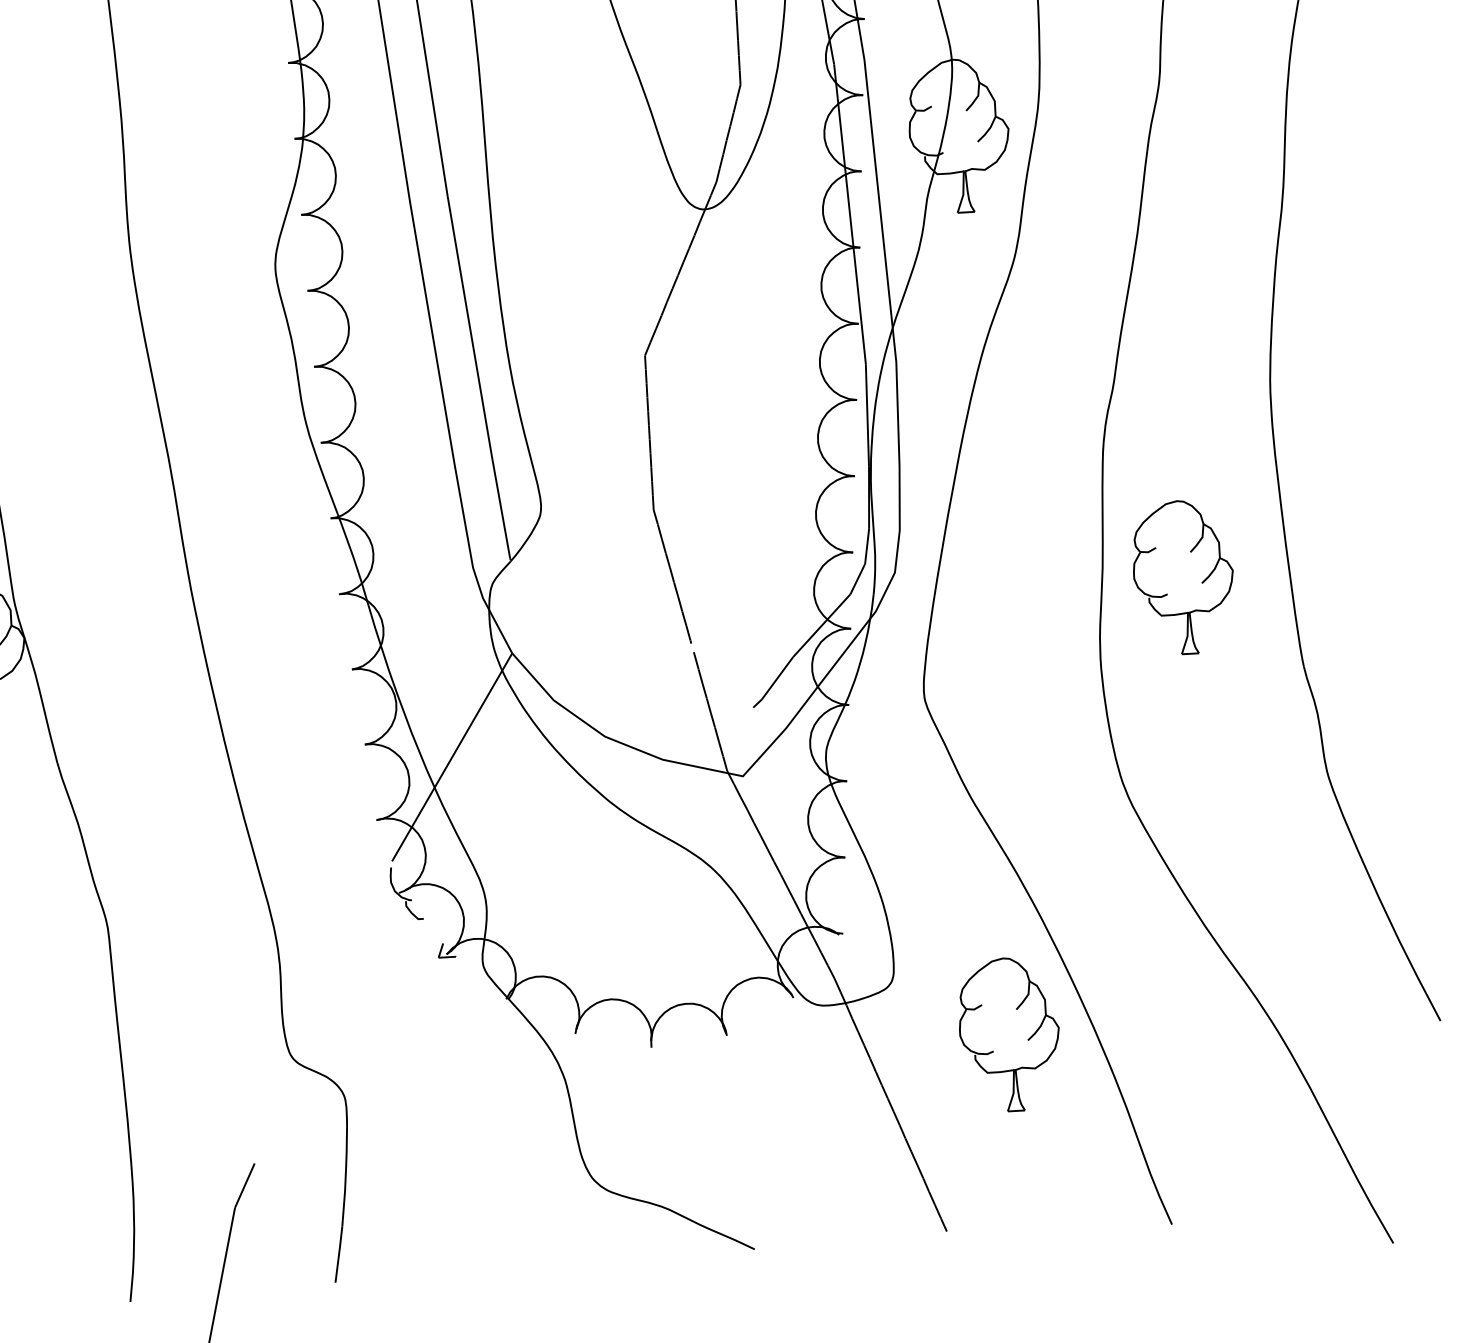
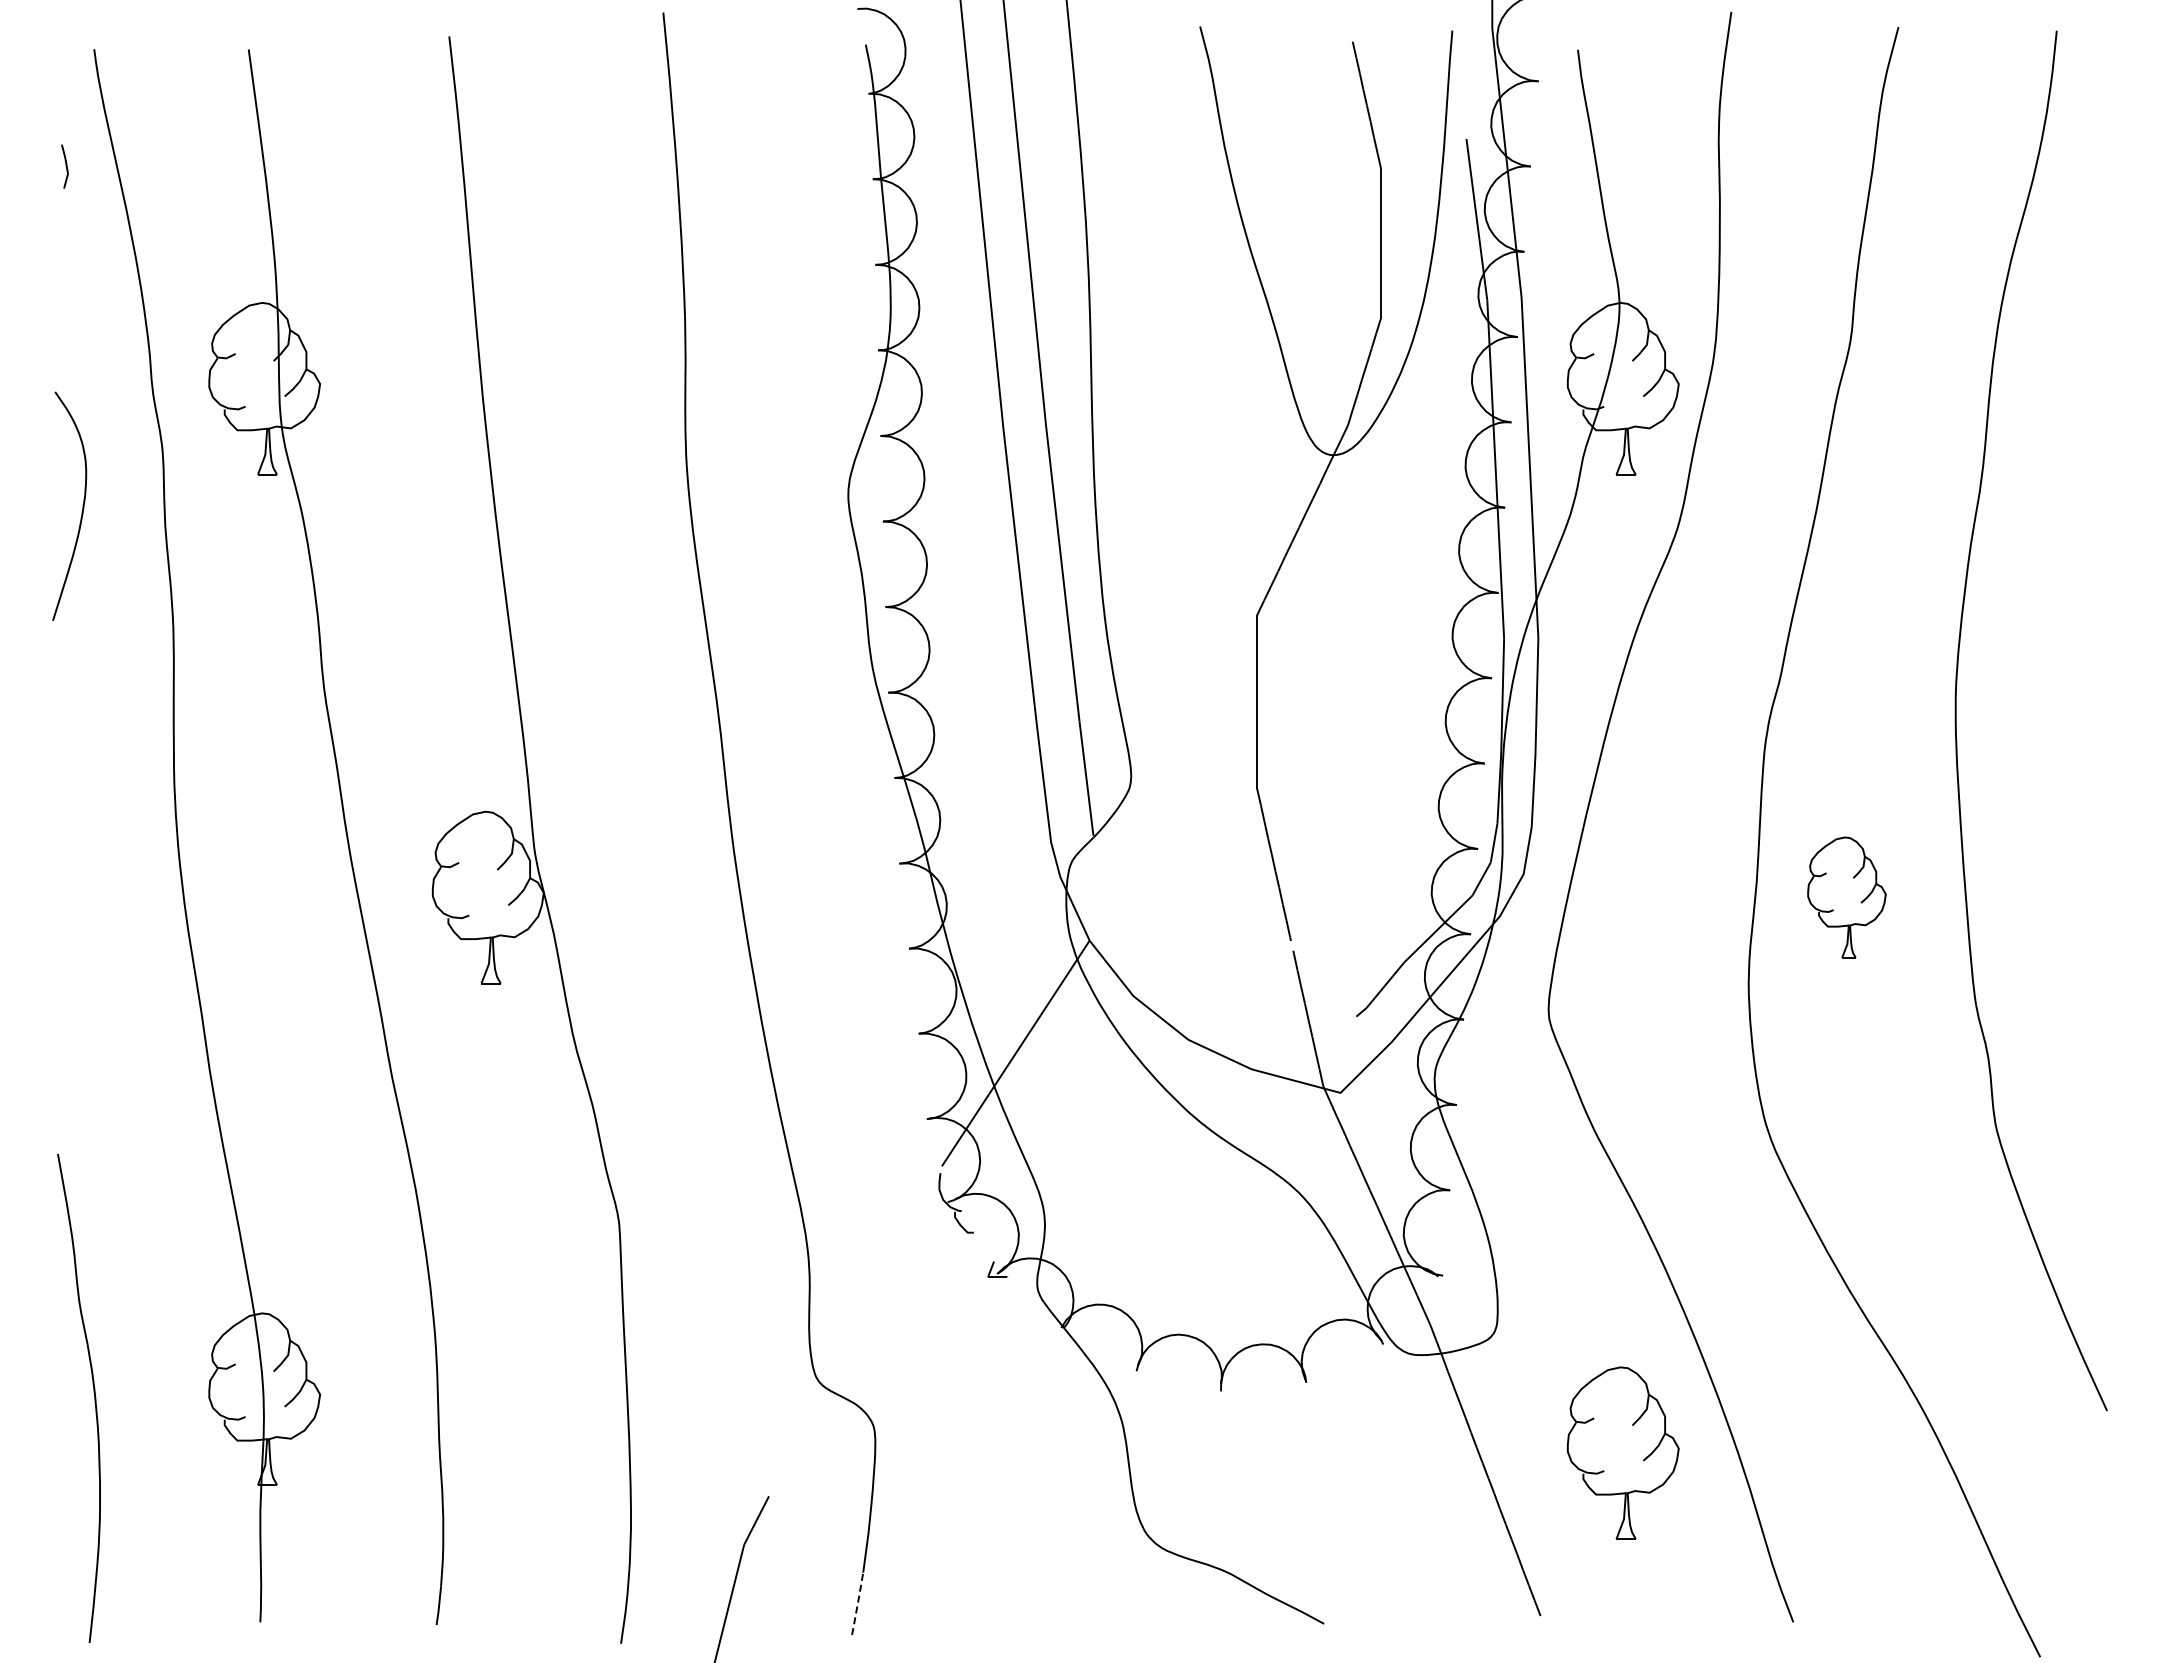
part: (1183, 577) -> (1846, 897), size x0.7
part: (1009, 1034) -> (1623, 1452), moved
line: (339, 1253) -> (858, 1602), solid -> dashed

